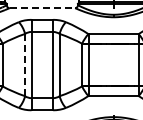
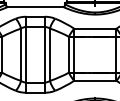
line: (42, 8) -> (35, 7), dashed -> solid
line: (25, 65) -> (21, 55), dashed -> solid

